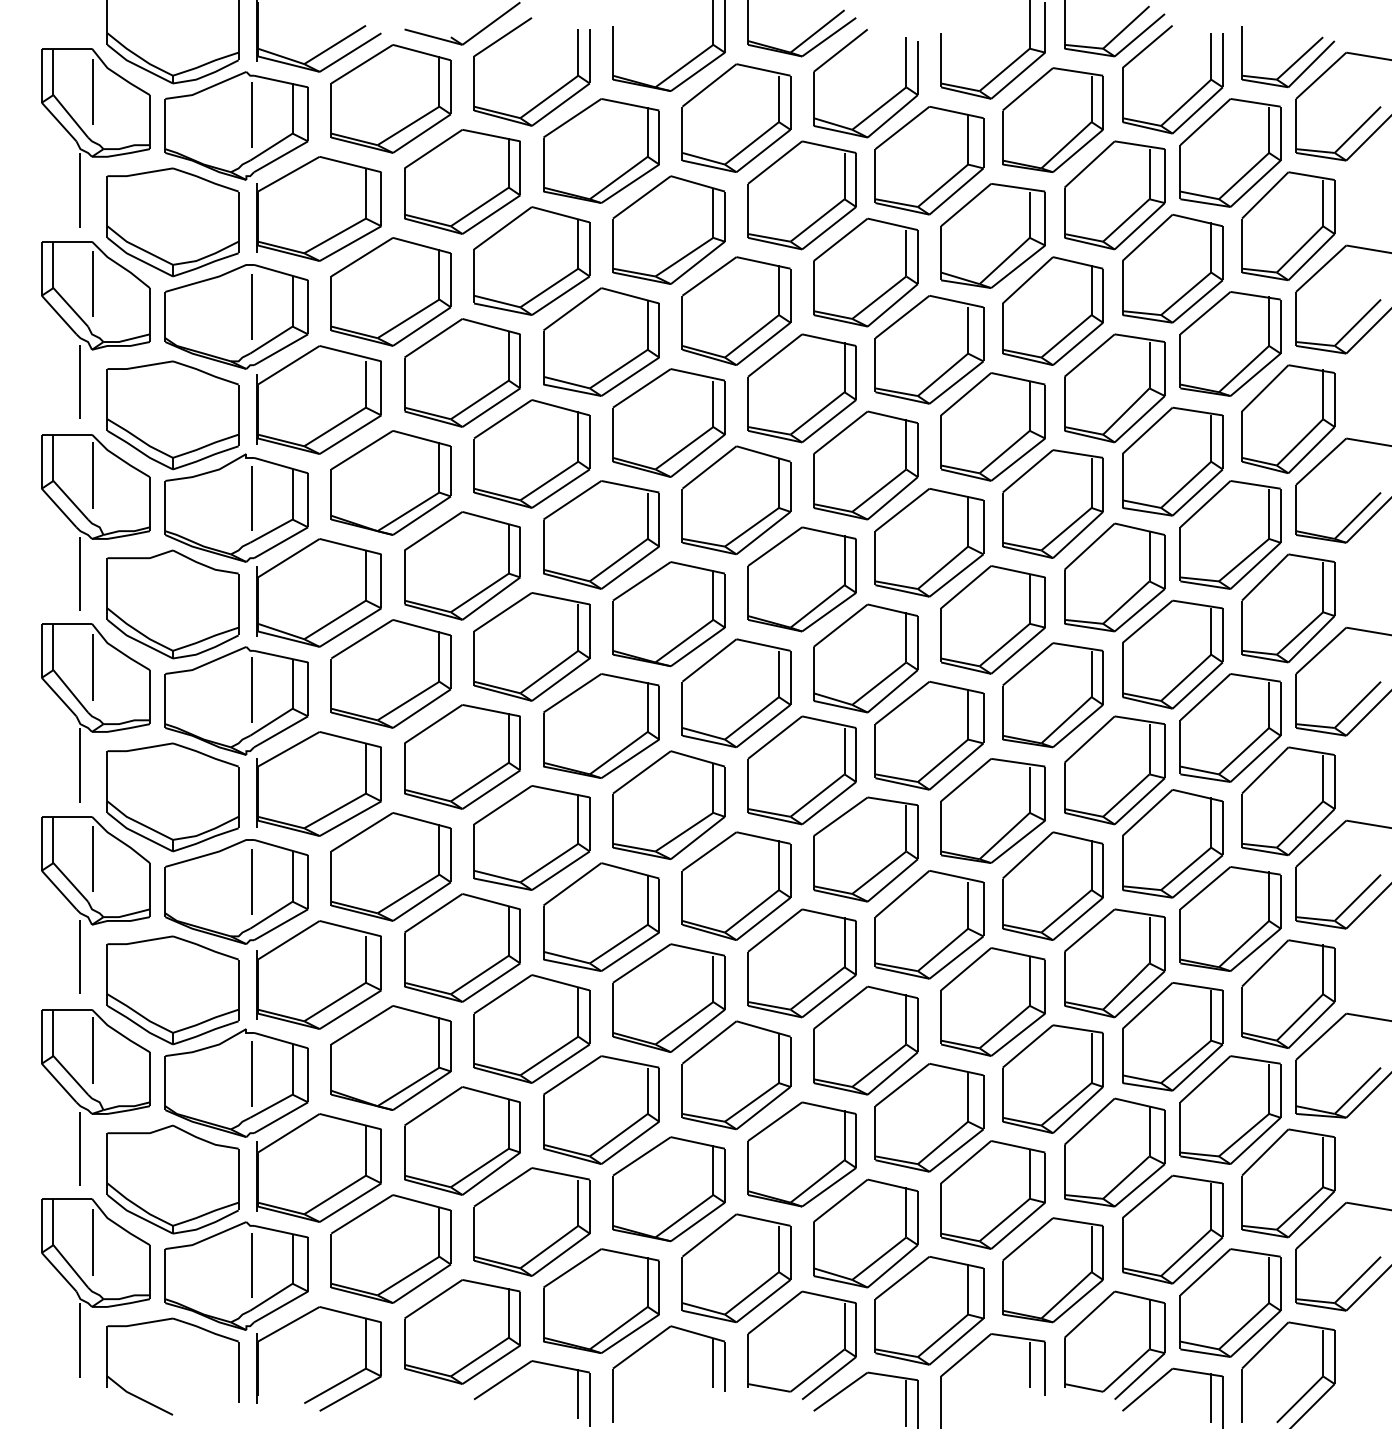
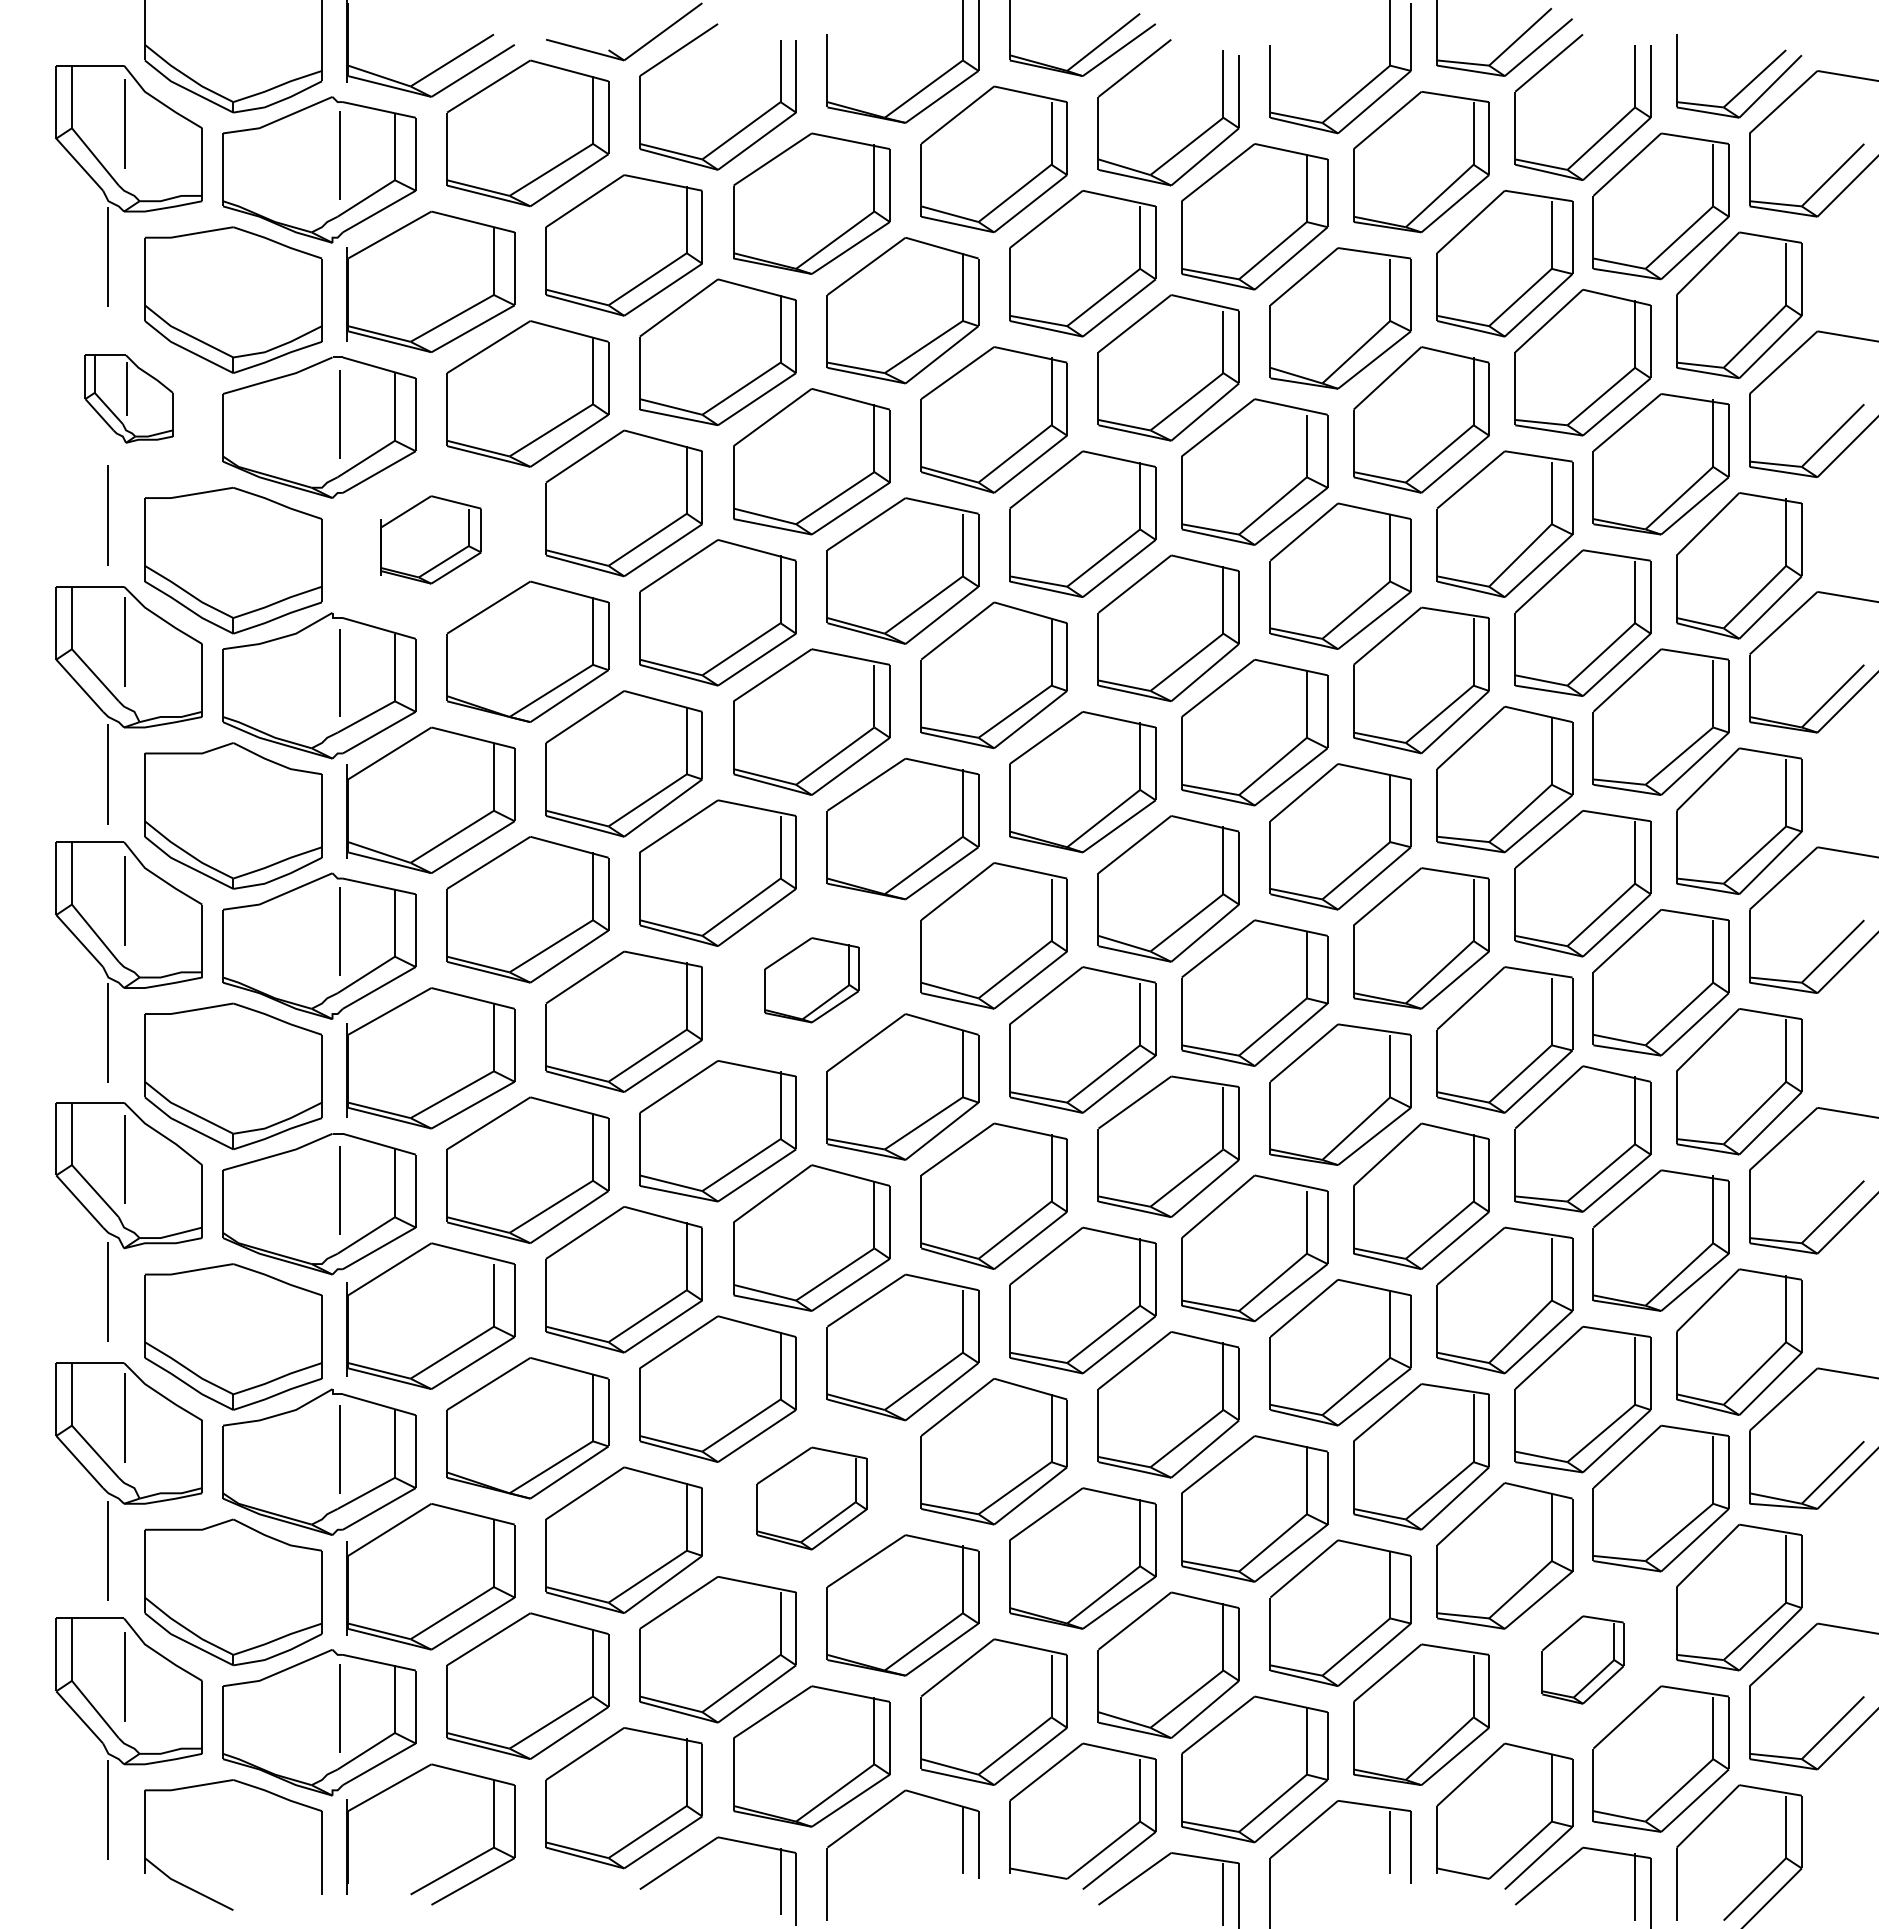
part: (95, 295) -> (128, 398), size x0.6
part: (318, 399) -> (430, 539), size x0.6
part: (601, 726) -> (811, 980), size x0.6
part: (601, 1110) -> (811, 1498), size x0.7
part: (1172, 1229) -> (1582, 1659), size x0.6

